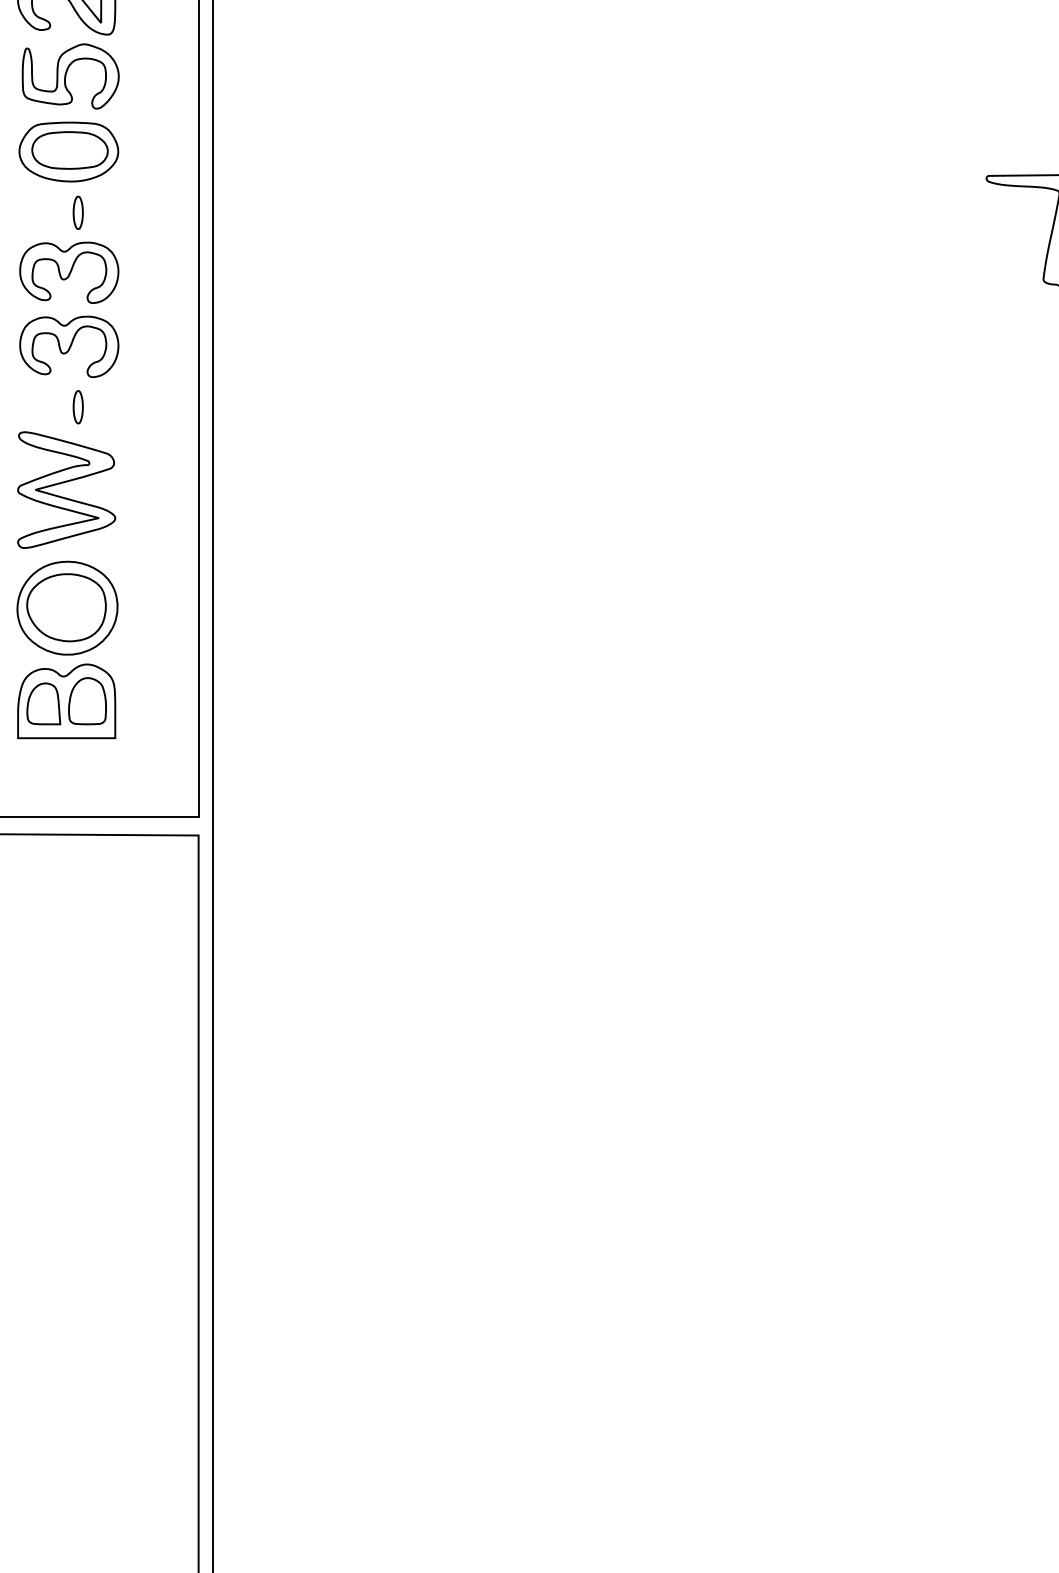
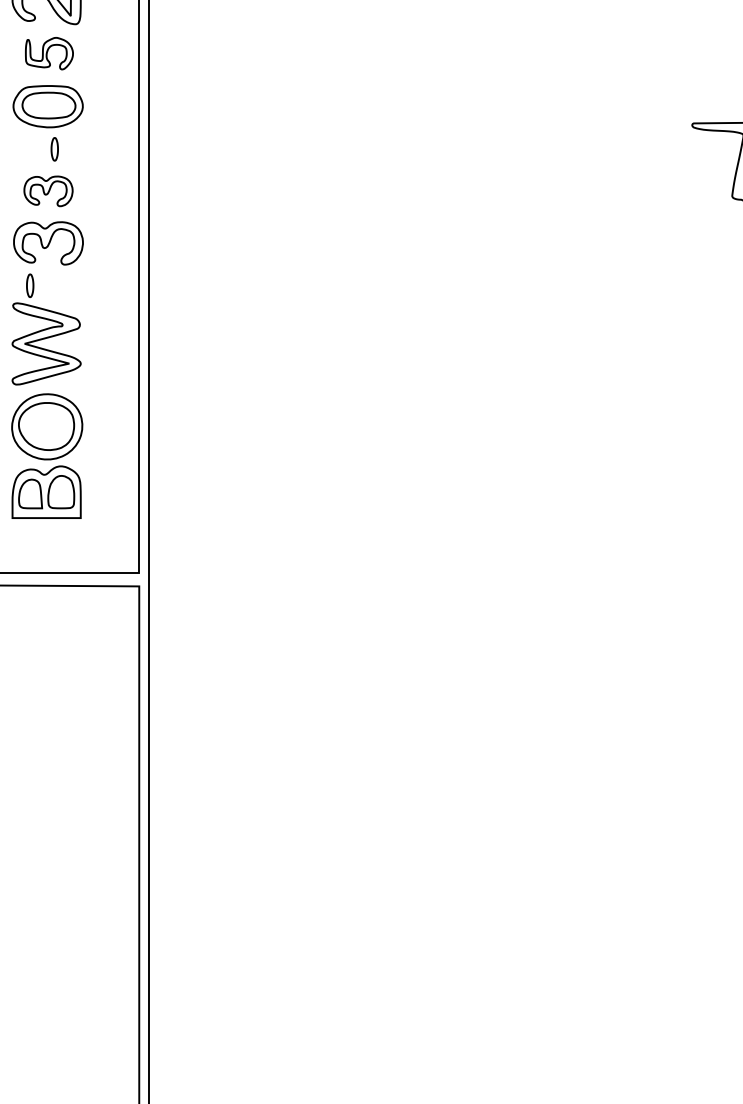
part: (70, 76) -> (49, 53), size x0.7
part: (69, 272) -> (48, 191), size x0.7
part: (77, 407) -> (29, 285), moved

